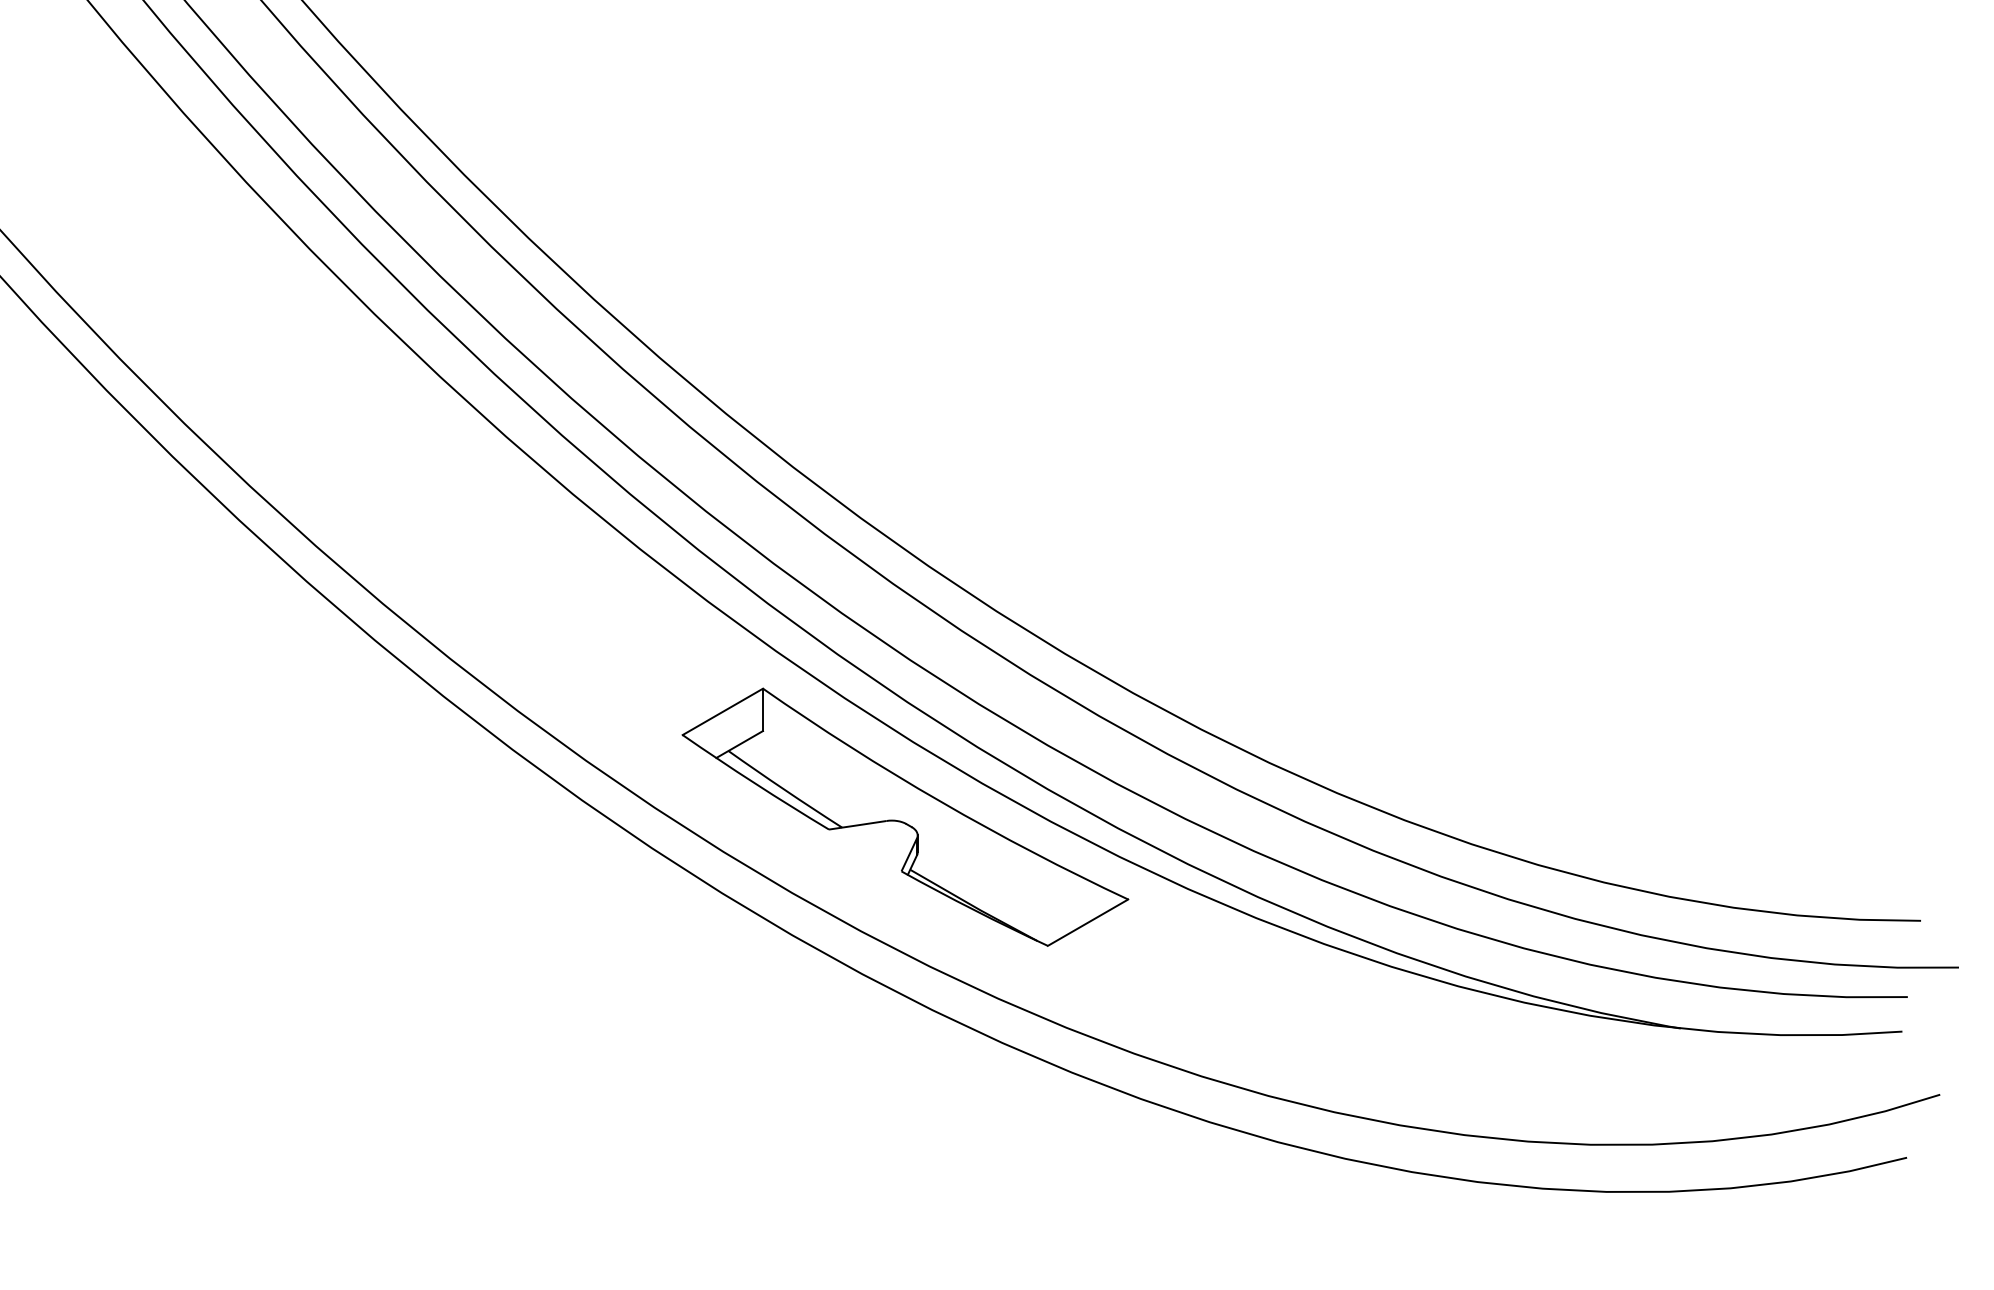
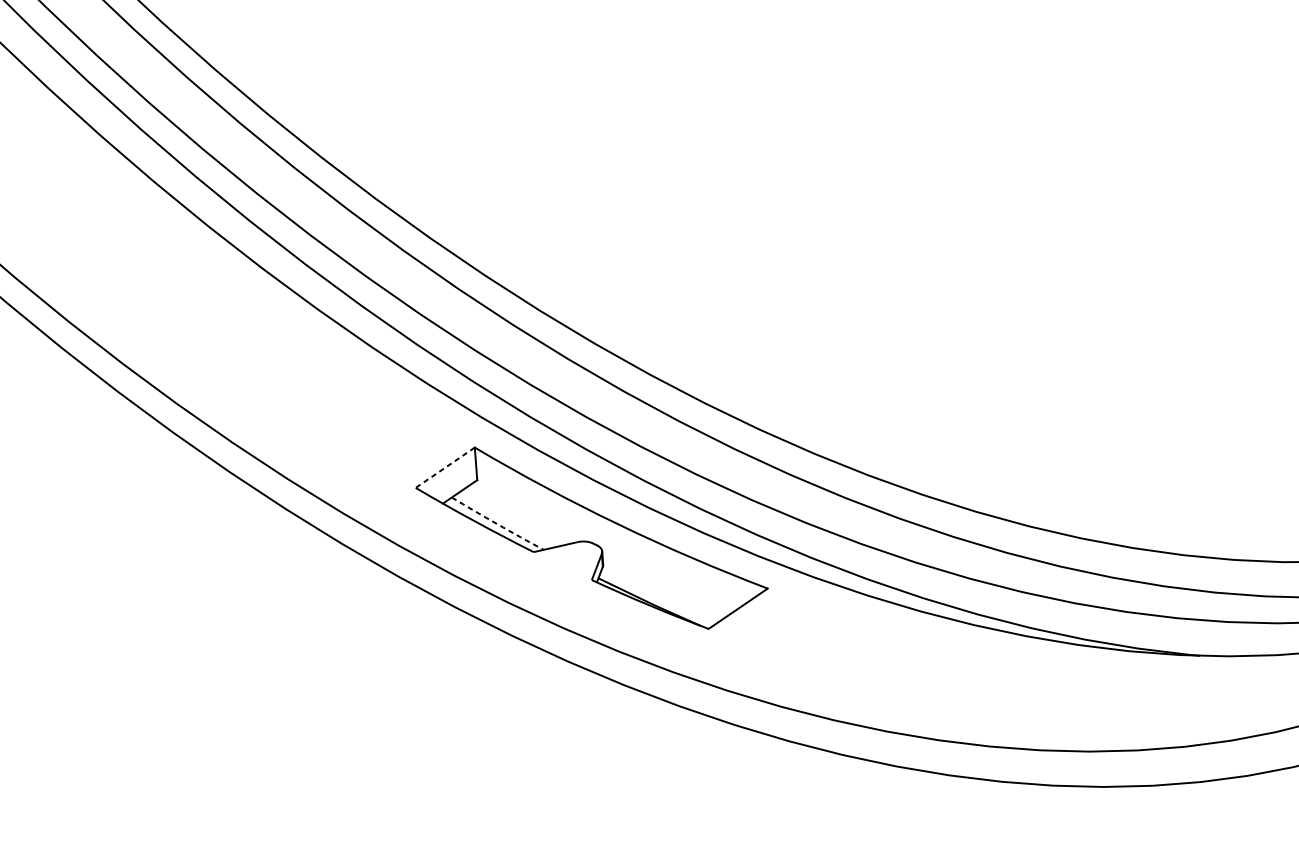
line: (722, 712) -> (445, 468), solid -> dashed
arc: (784, 789) -> (497, 523), solid -> dashed

